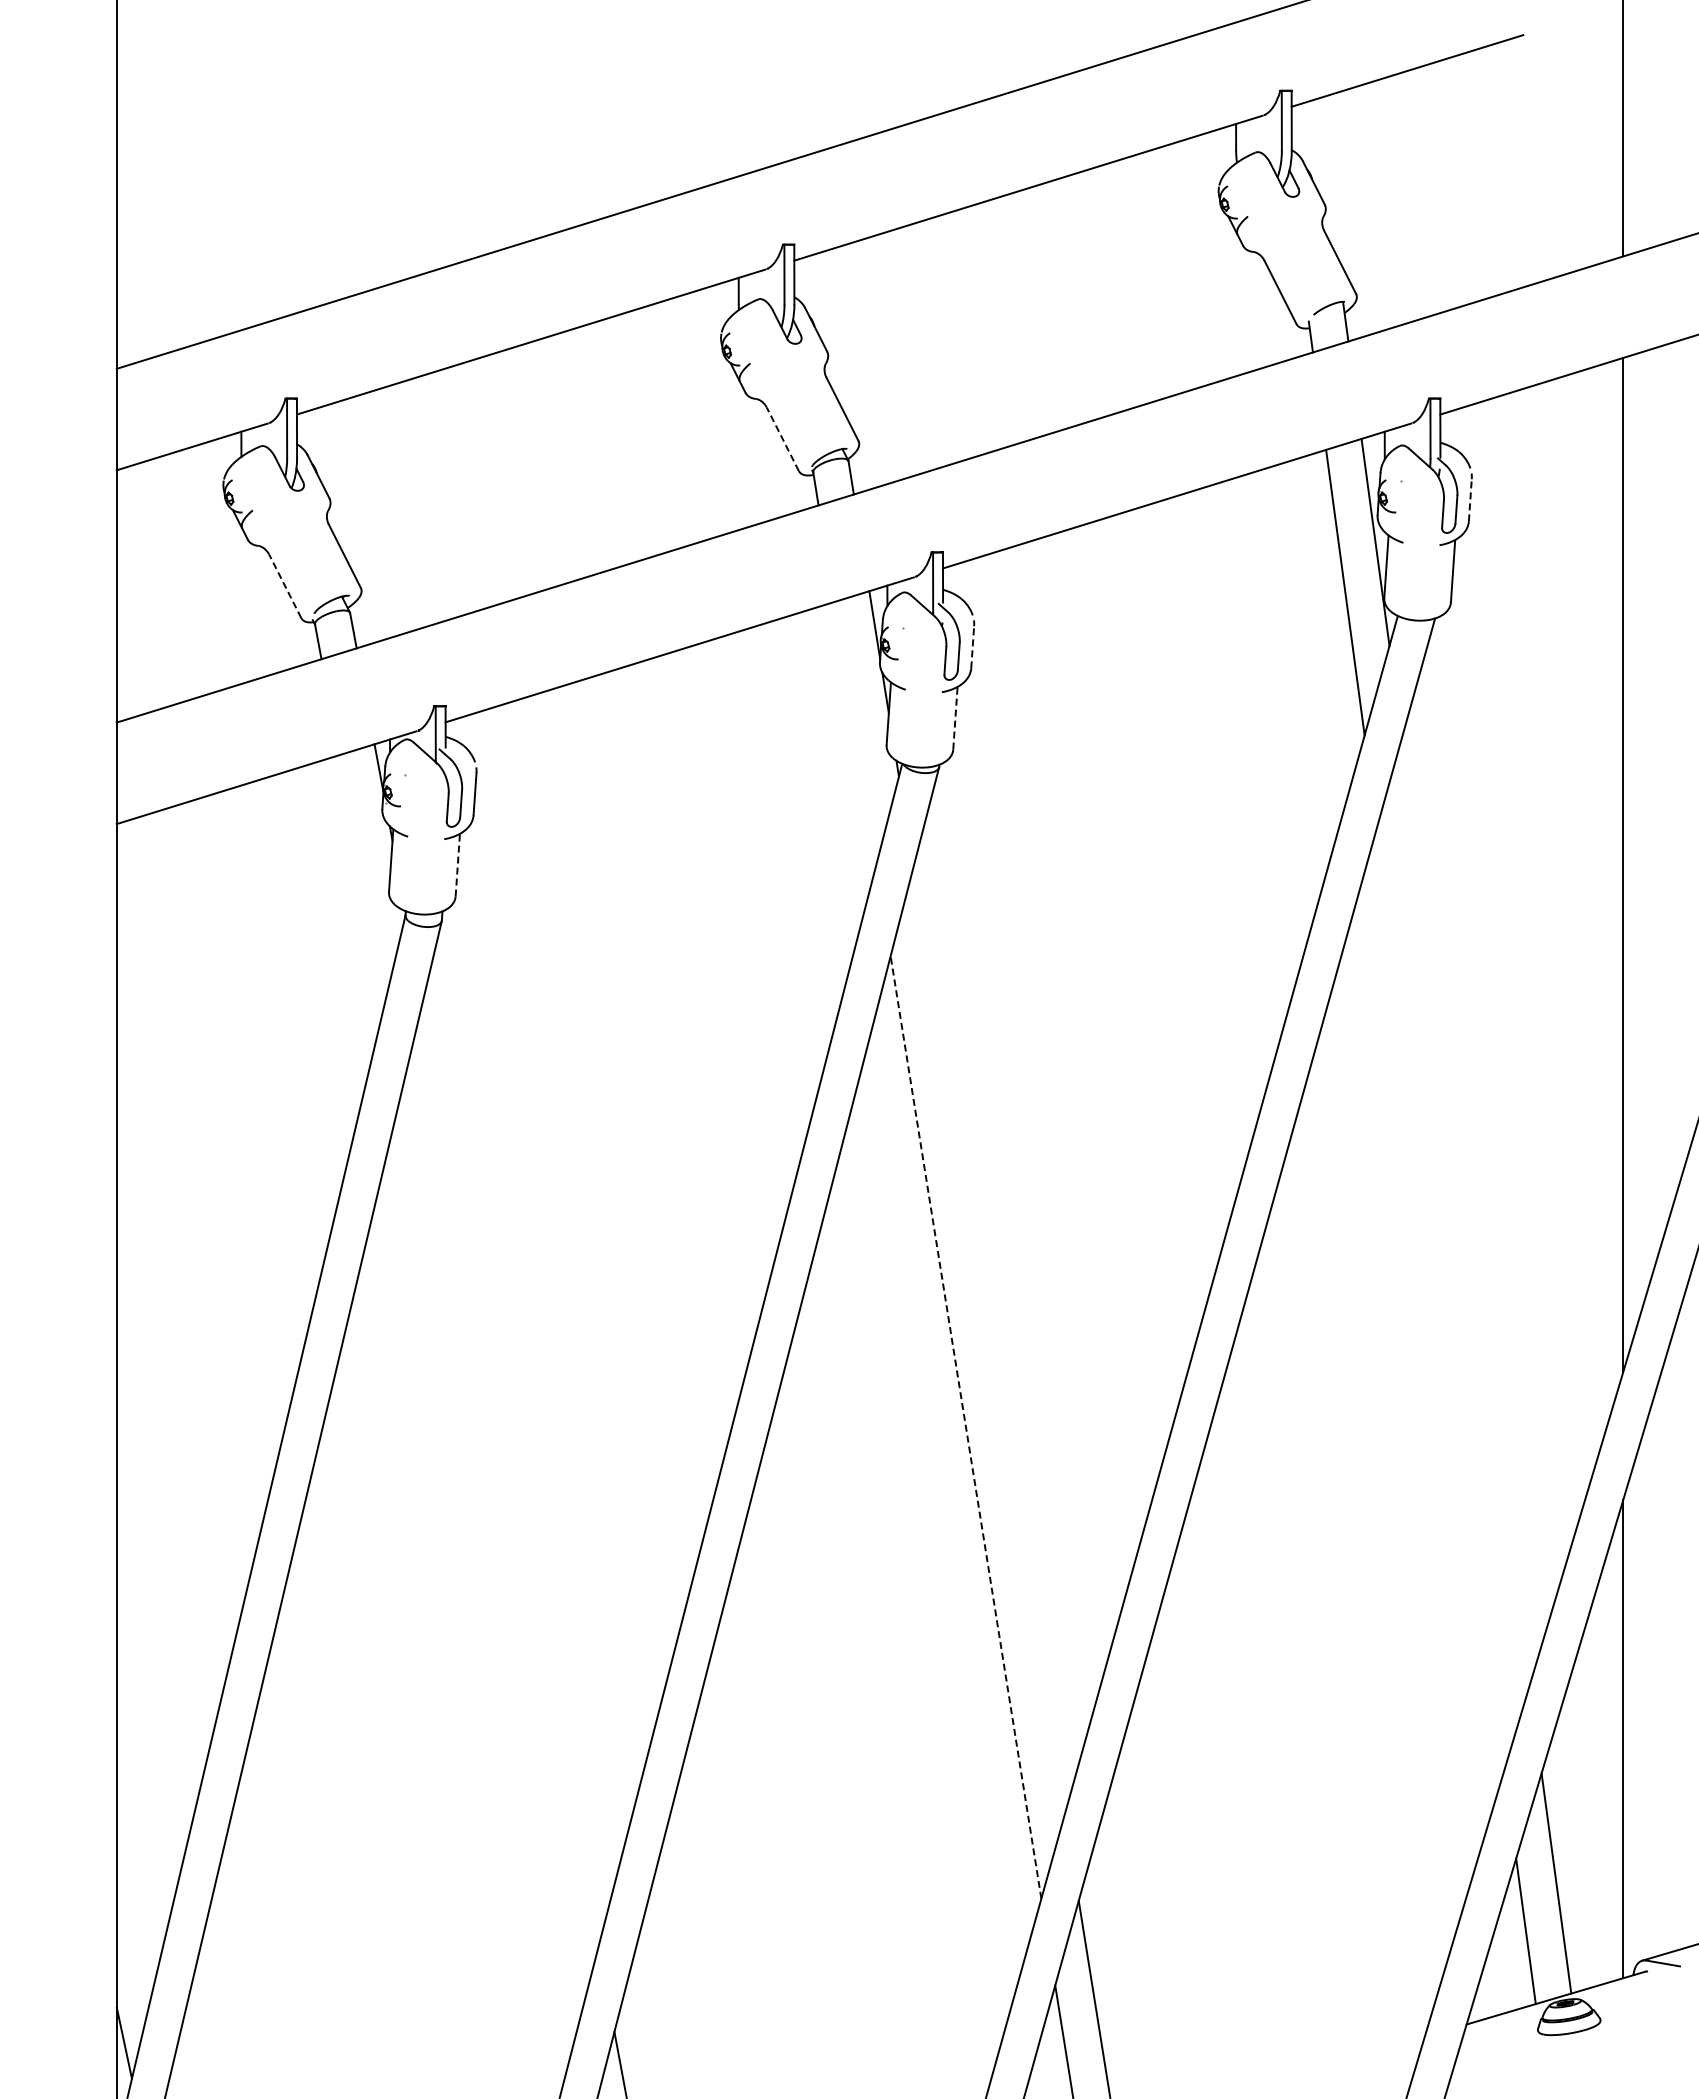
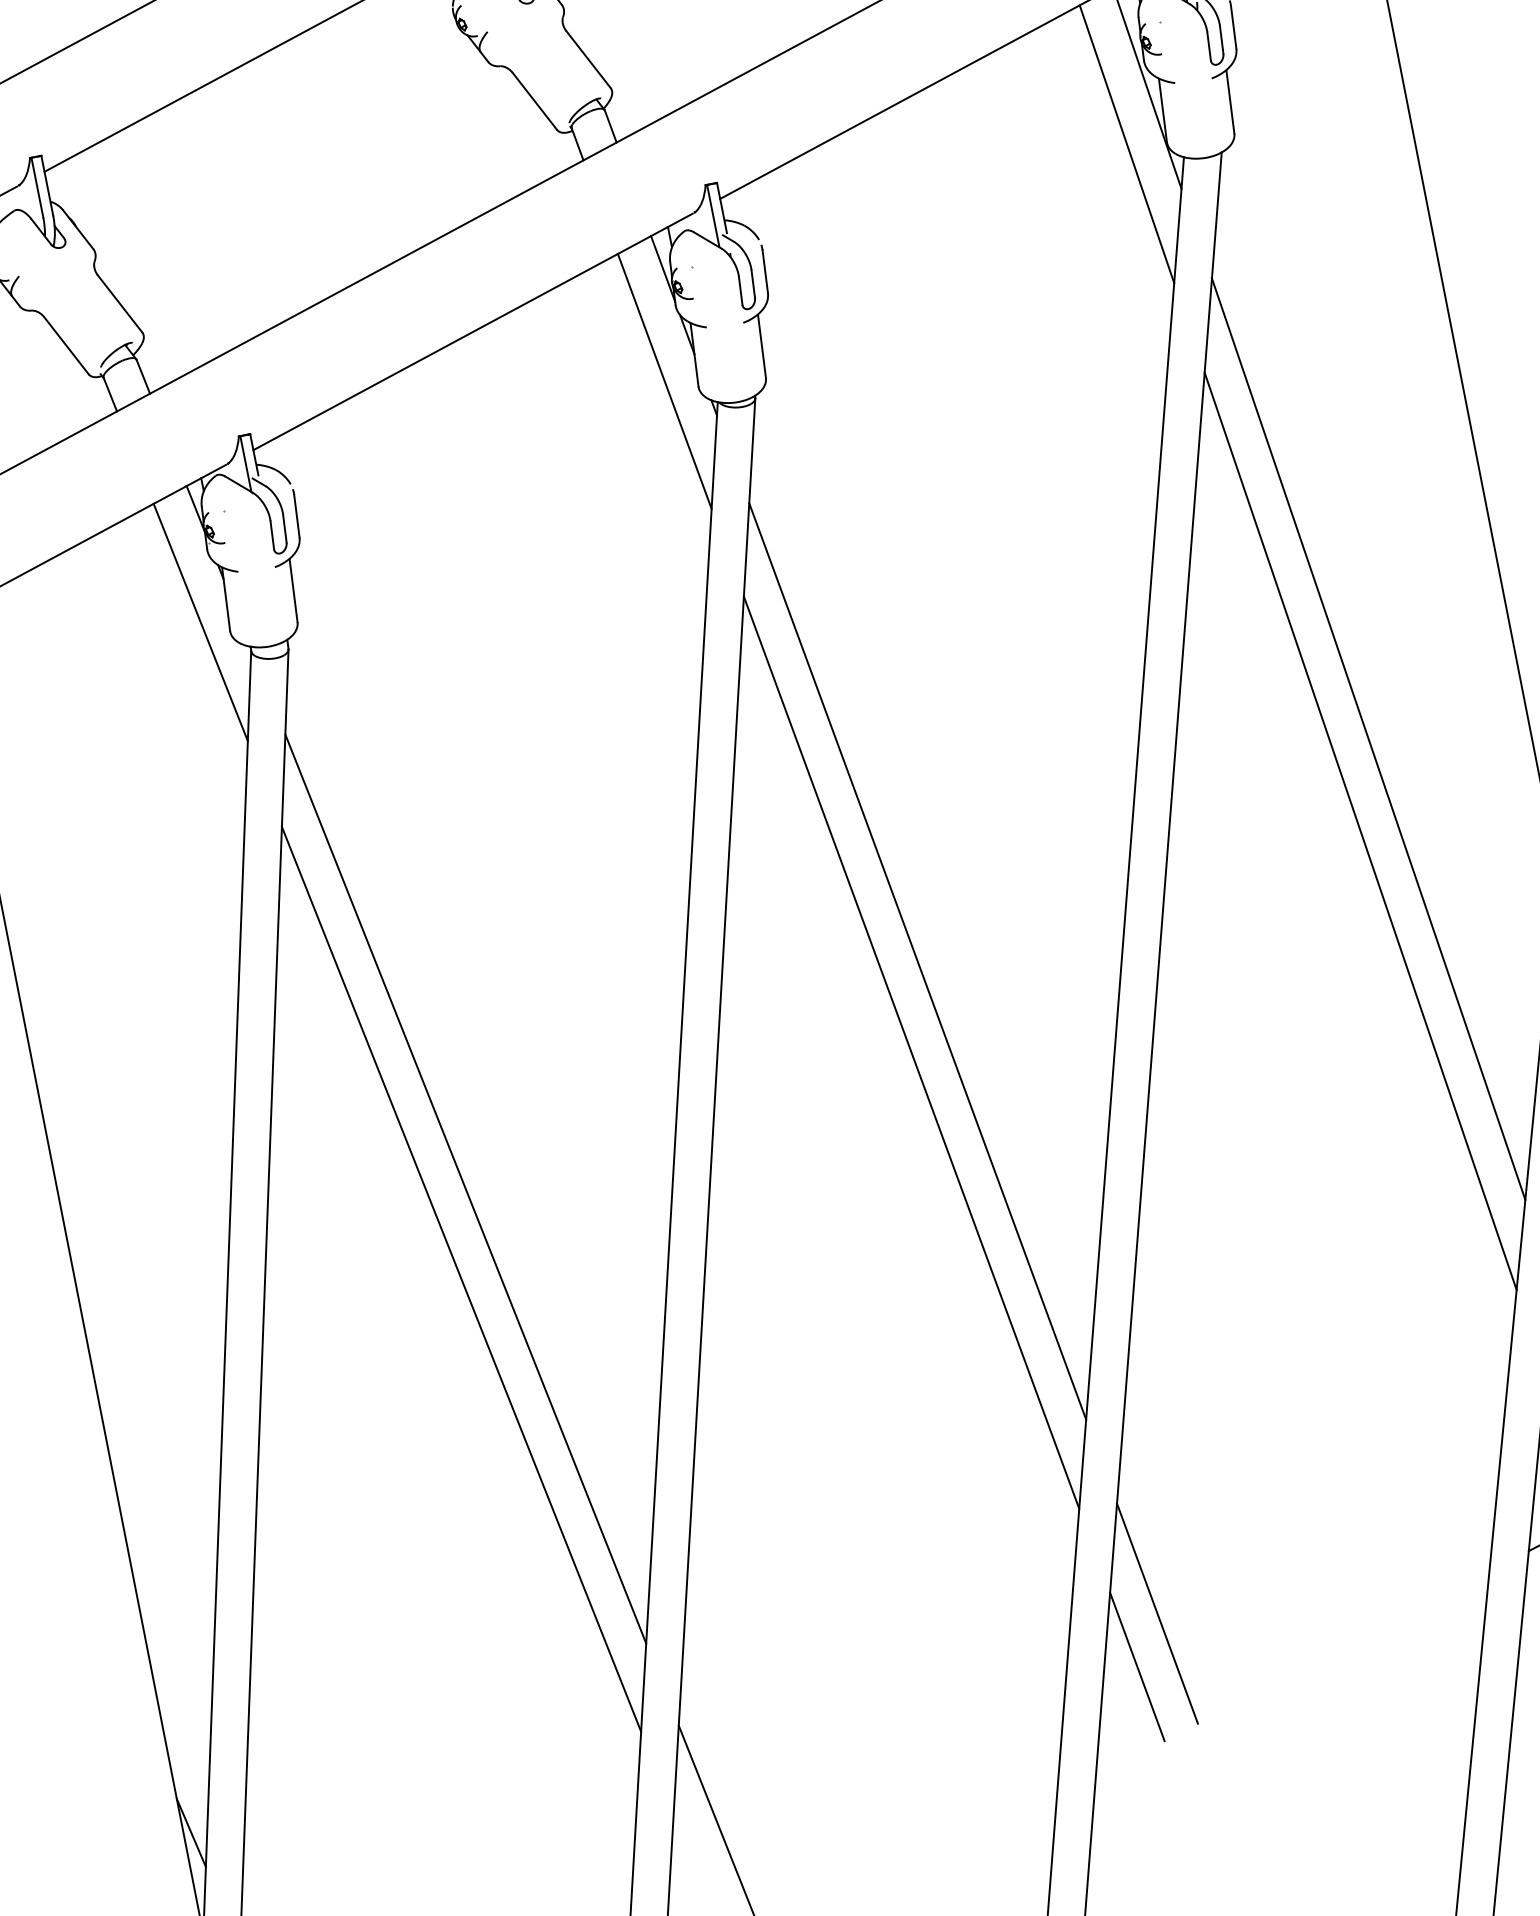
line: (782, 438) -> (534, 100), dashed -> solid
line: (1470, 499) -> (1233, 26), dashed -> solid
line: (285, 585) -> (66, 344), dashed -> solid
line: (972, 646) -> (764, 271), dashed -> solid
line: (955, 718) -> (762, 346), dashed -> solid
line: (855, 733) -> (665, 381), added
line: (457, 865) -> (293, 590), dashed -> solid
line: (362, 878) -> (200, 622), added
line: (1465, 1211) -> (1368, 739), added
line: (1440, 1298) -> (1360, 830), added
line: (988, 1340) -> (916, 961), added
line: (965, 1427) -> (911, 1052), dashed -> solid
line: (510, 1474) -> (465, 1189), added
line: (489, 1560) -> (461, 1279), added

